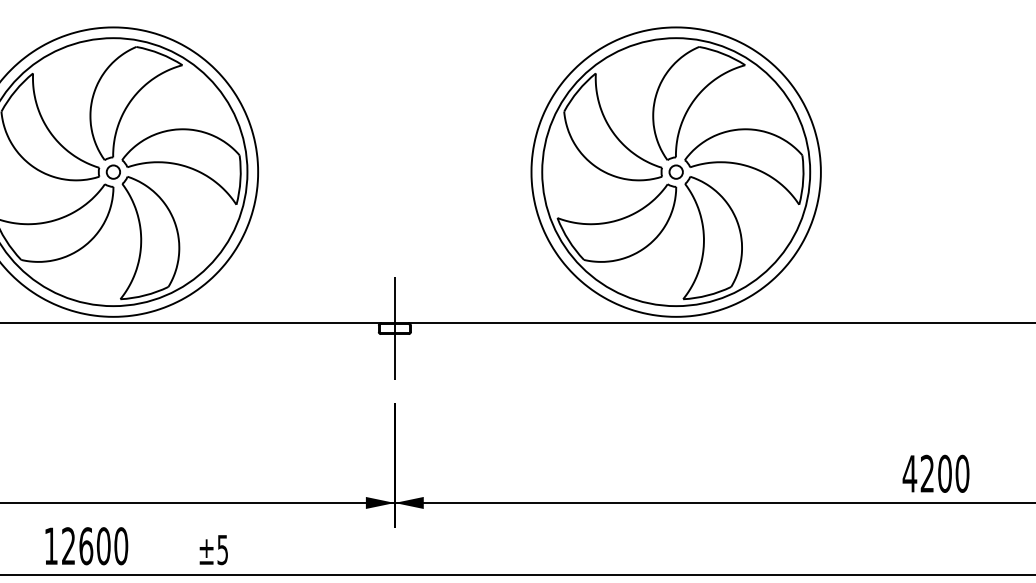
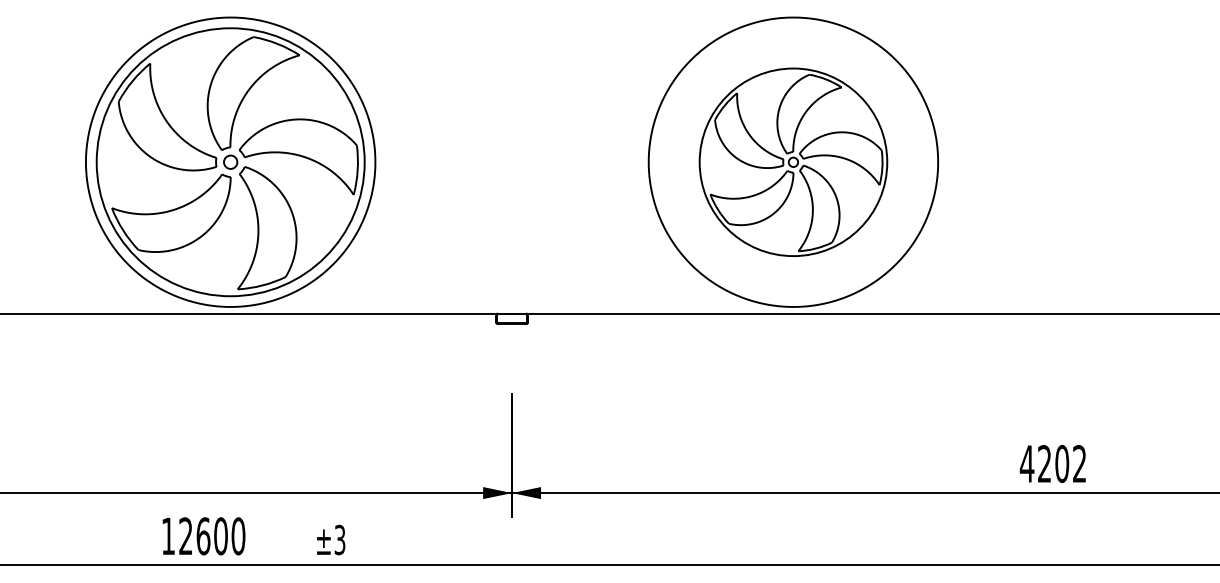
part: (676, 172) -> (793, 162), size x0.7
line: (395, 328) -> (512, 318), removed
text: (962, 473) -> (1079, 463), 4200 -> 4202
text: (223, 549) -> (340, 539), ±5 -> ±3

